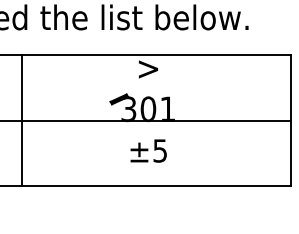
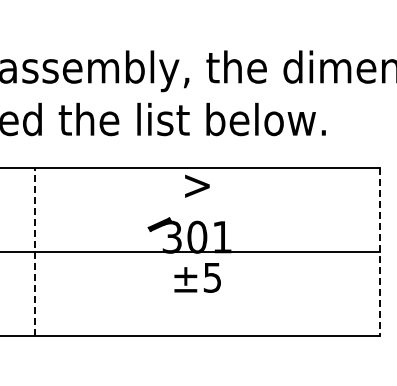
line: (22, 120) -> (35, 251), solid -> dashed
line: (291, 120) -> (380, 251), solid -> dashed
text: (148, 150) -> (197, 277), moved

